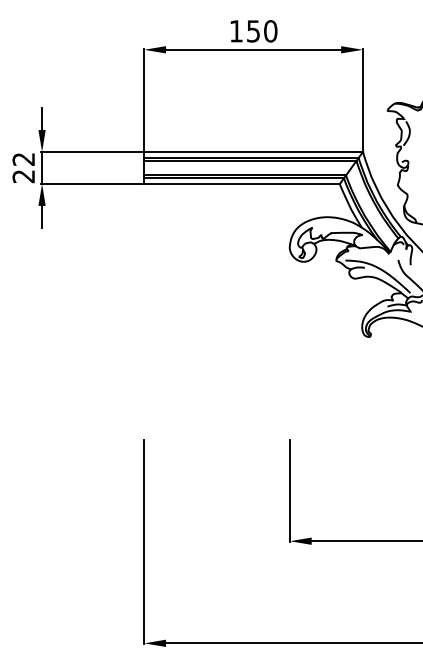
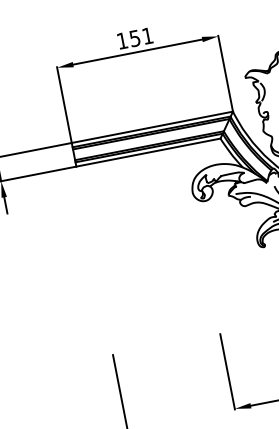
text: (270, 31) -> (147, 36), 150 -> 151

